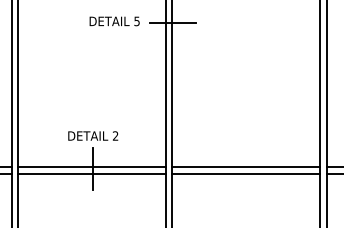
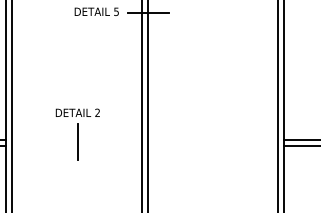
line: (91, 167) -> (76, 140), removed
line: (245, 167) -> (212, 140), removed
line: (91, 174) -> (76, 146), removed
line: (245, 174) -> (212, 146), removed

